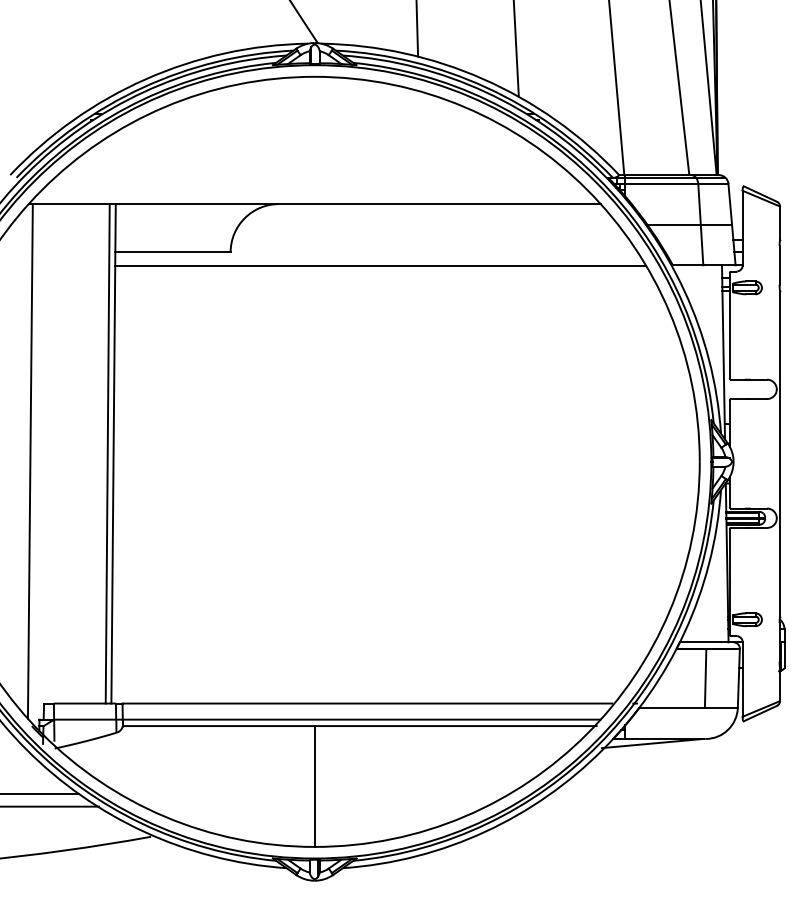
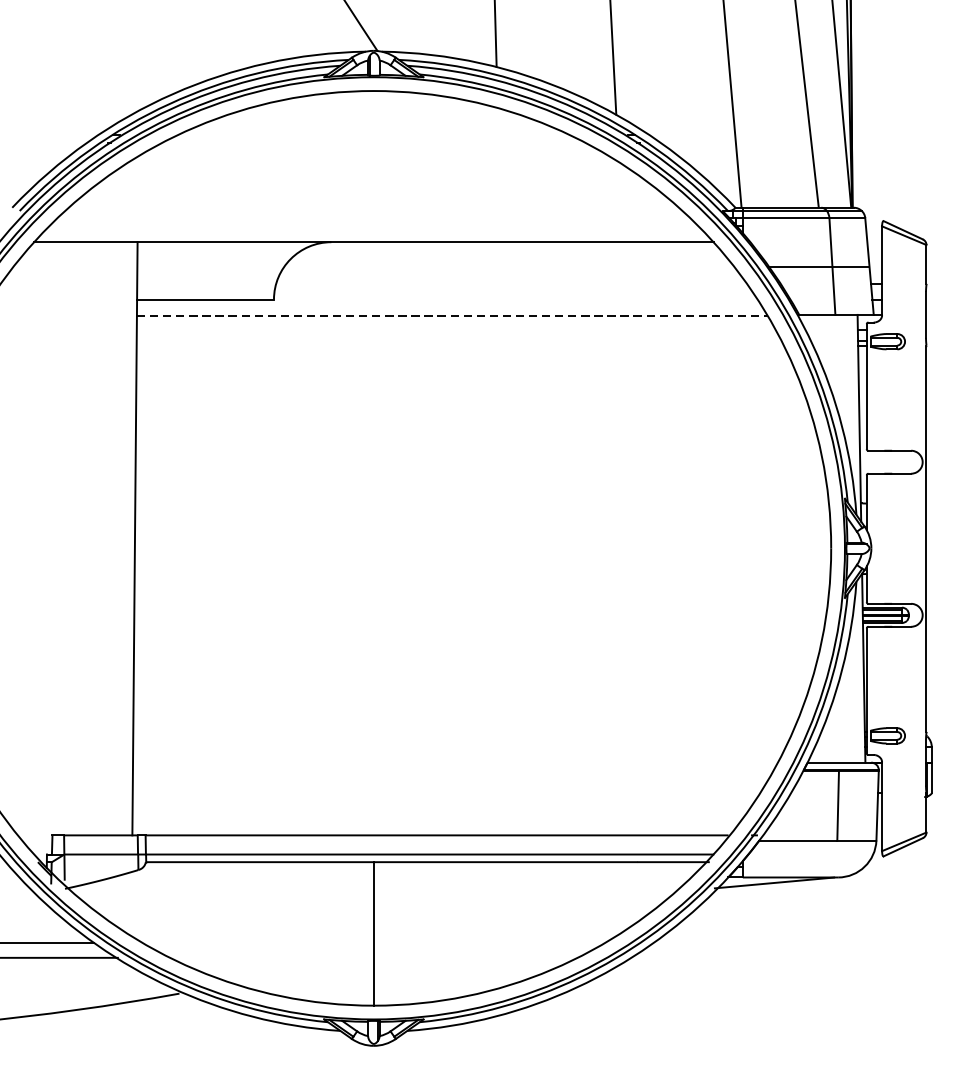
line: (380, 266) -> (451, 316), solid -> dashed
line: (107, 453) -> (127, 538), removed
line: (29, 461) -> (35, 547), removed

